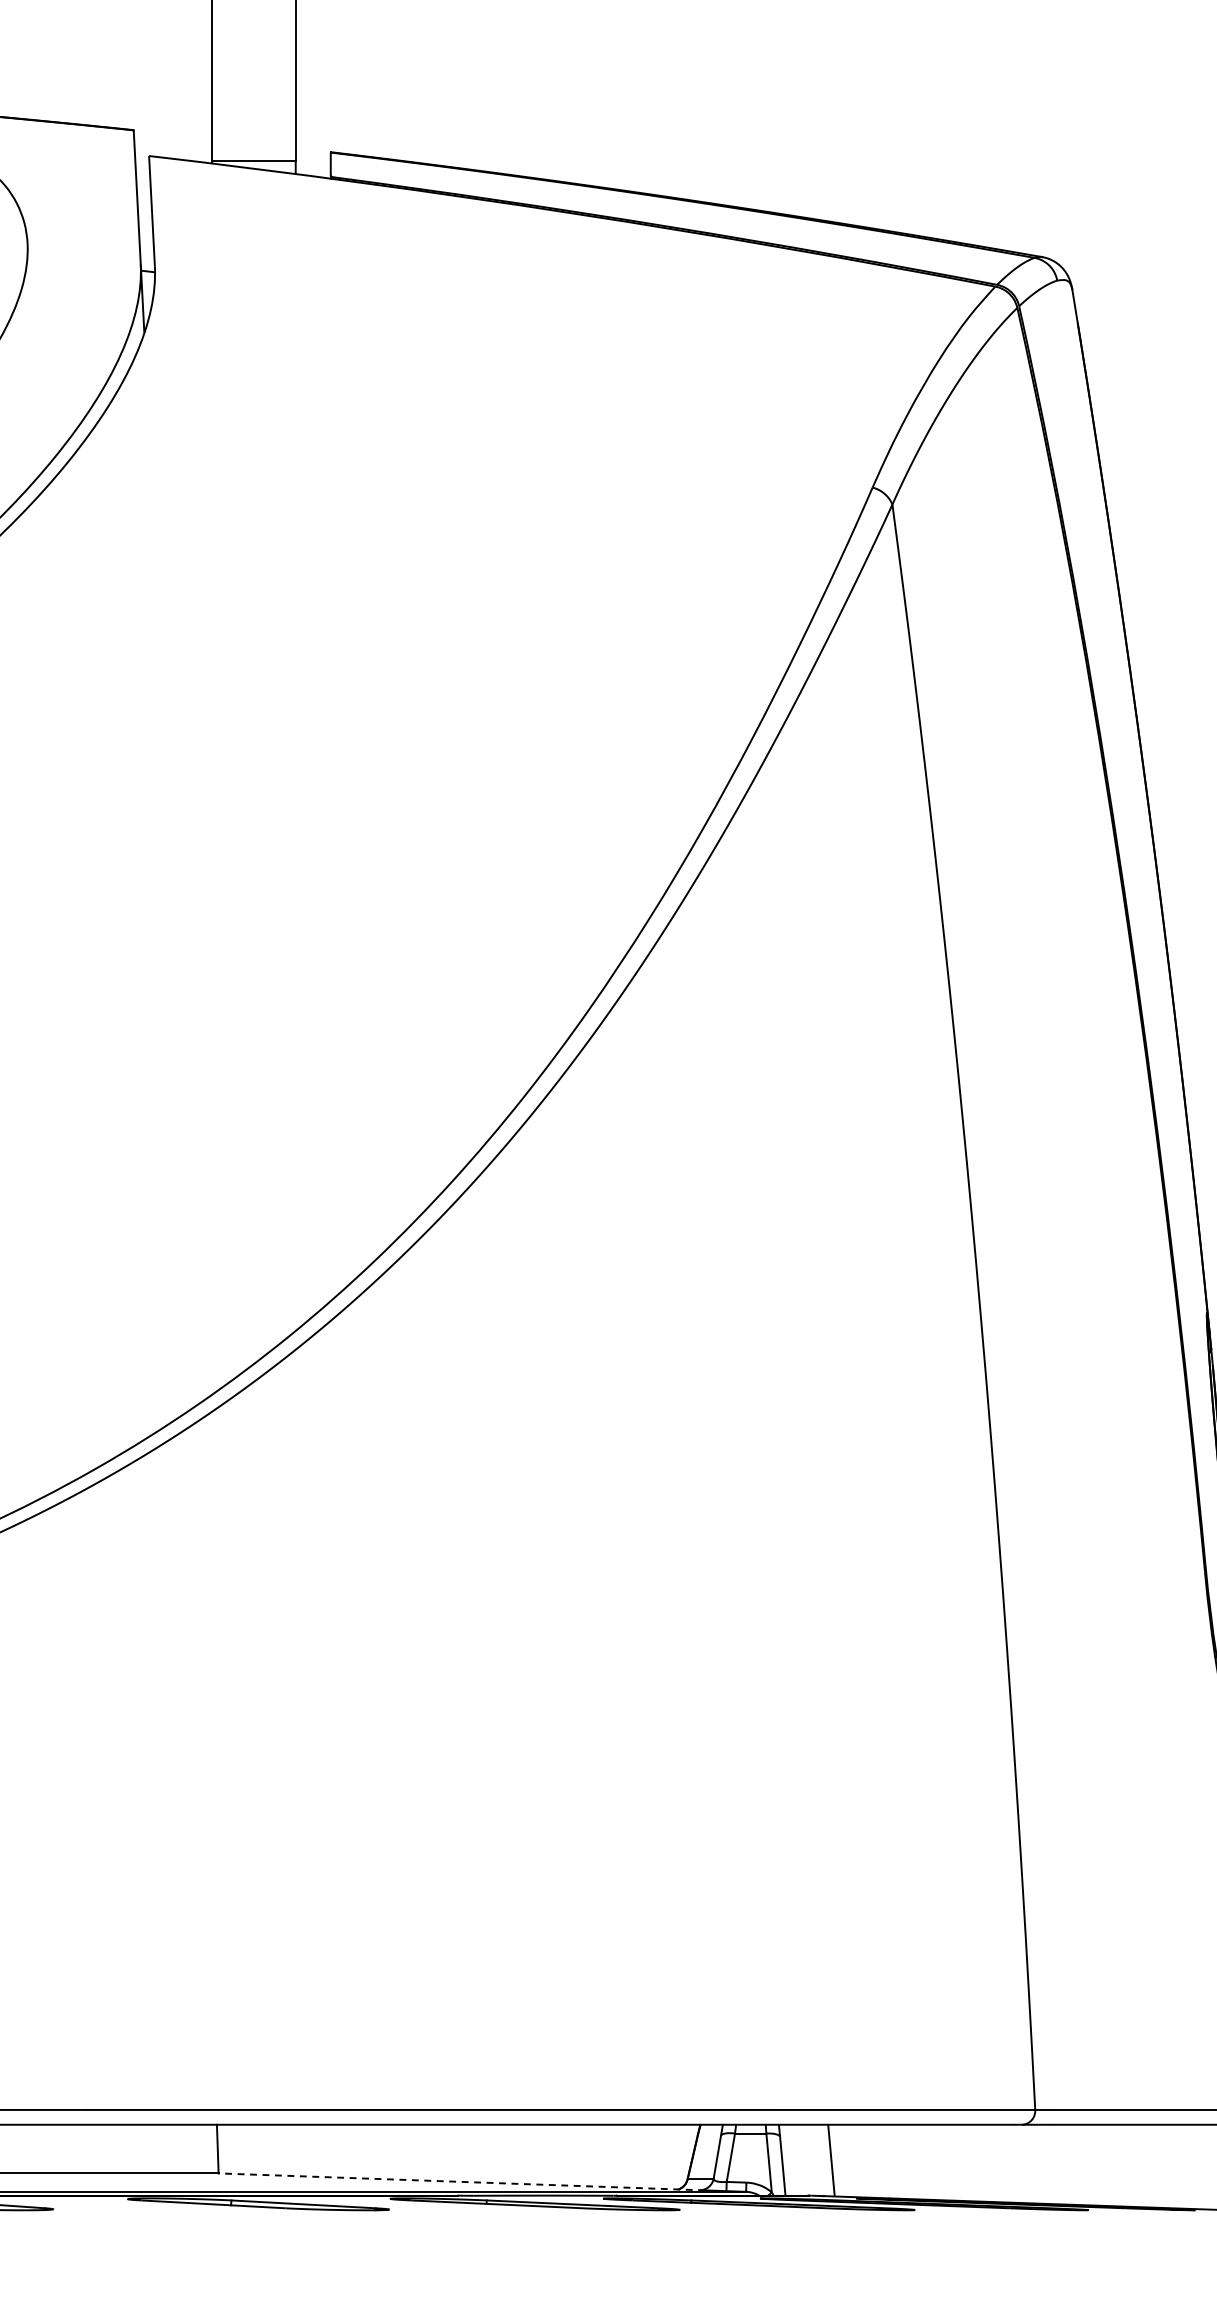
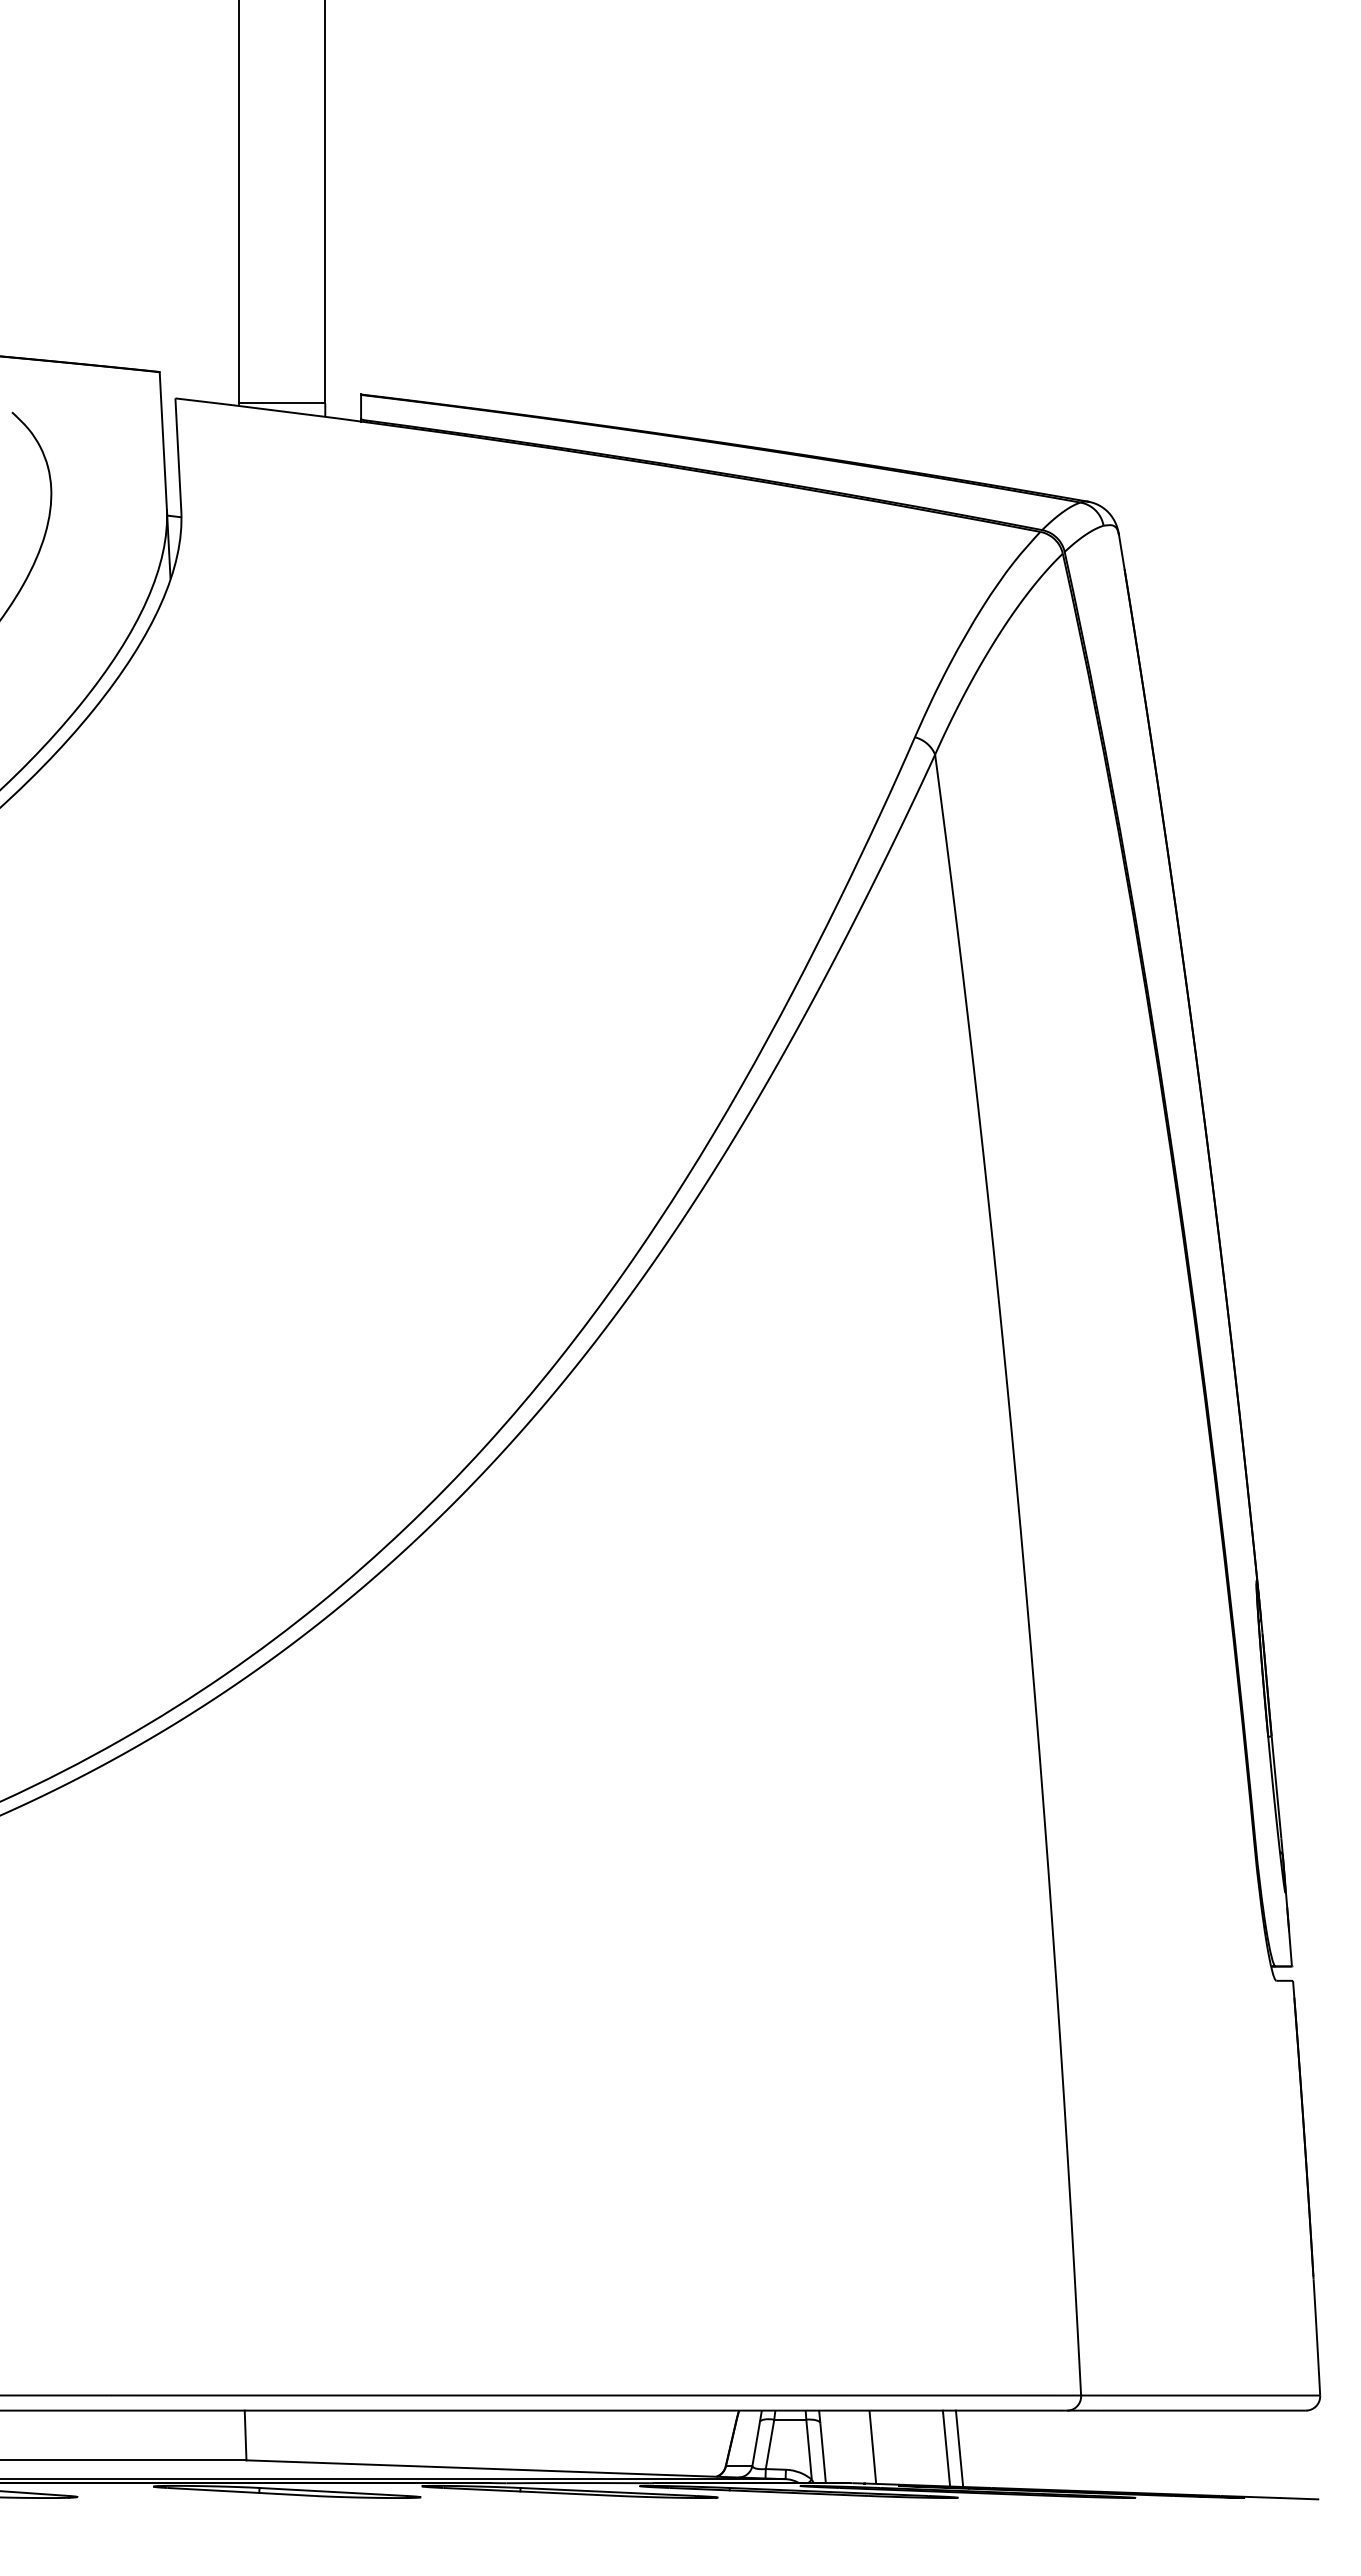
line: (903, 2161) -> (946, 2448), added
line: (916, 2161) -> (959, 2448), added
line: (462, 2182) -> (495, 2469), dashed -> solid

